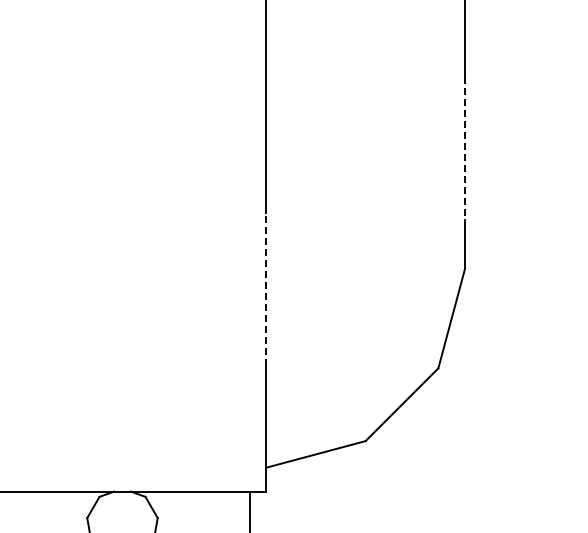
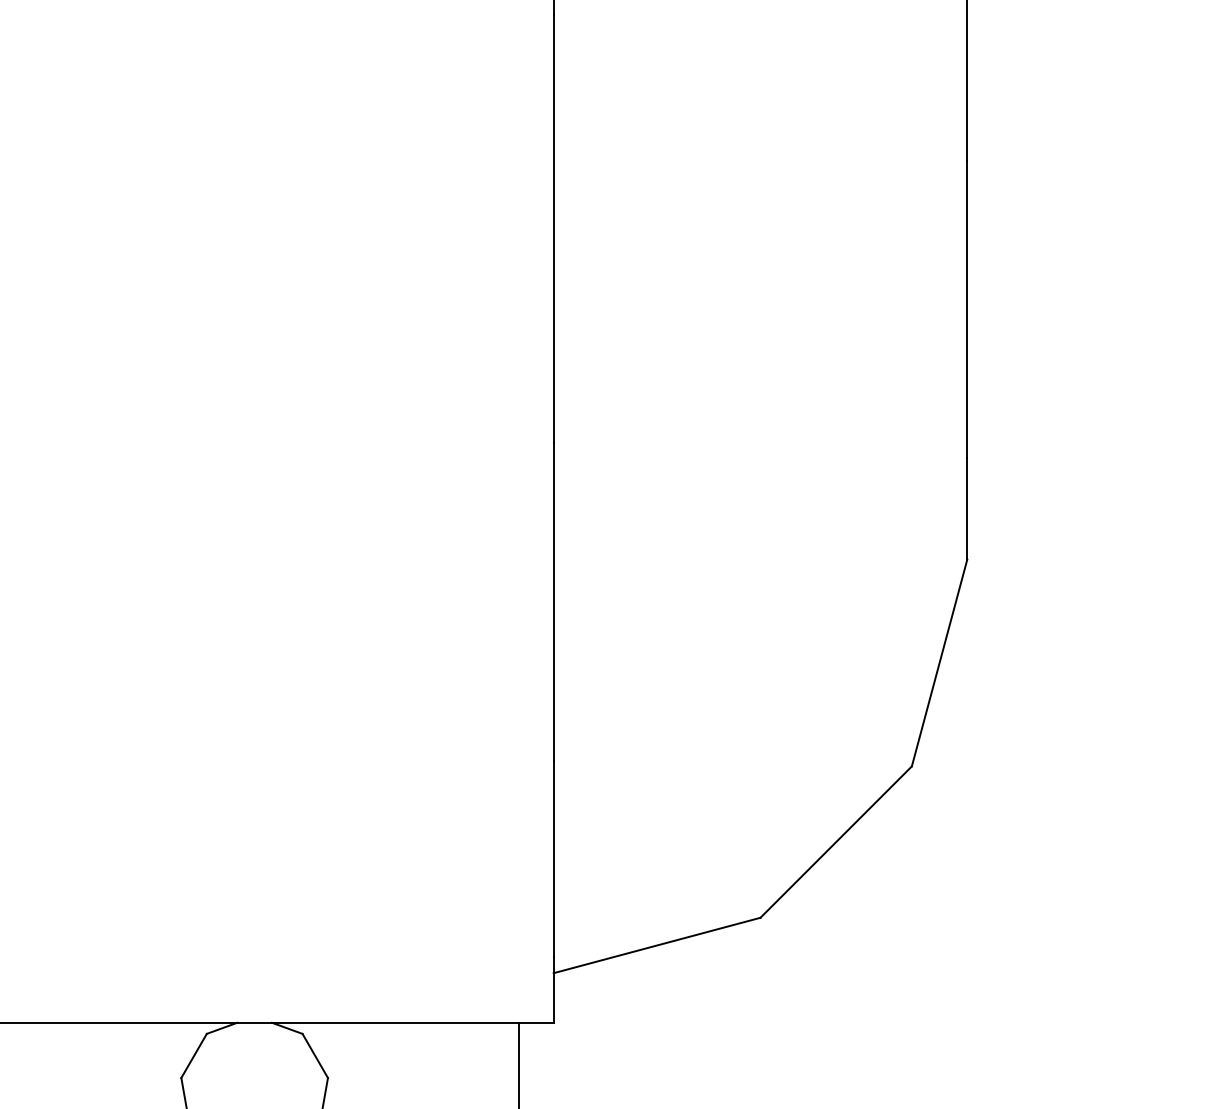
line: (464, 149) -> (966, 311), dashed -> solid
line: (266, 288) -> (554, 600), dashed -> solid

